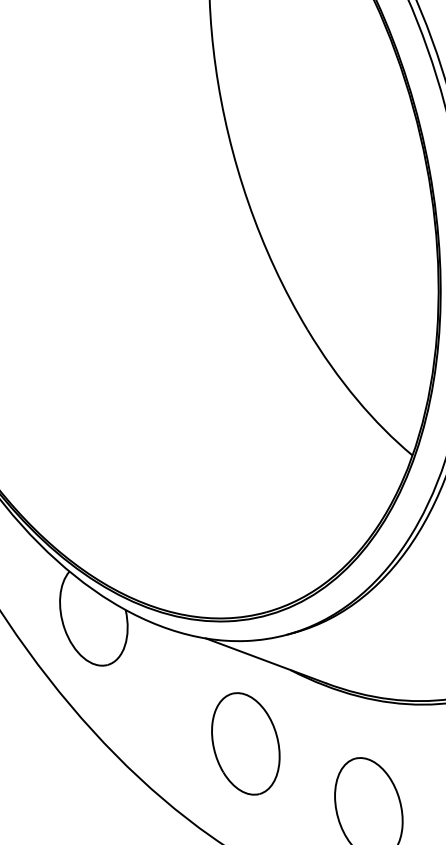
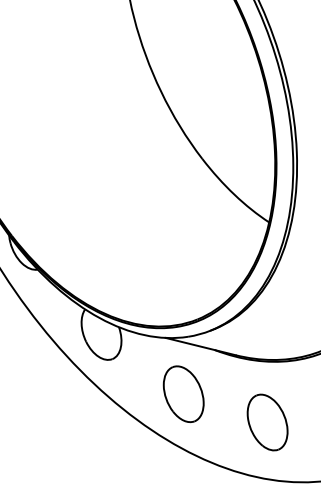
part: (245, 744) -> (183, 394), moved

